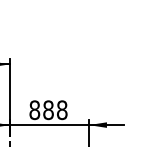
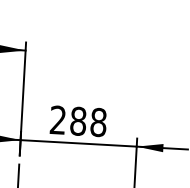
text: (34, 110) -> (57, 120), 888 -> 288

